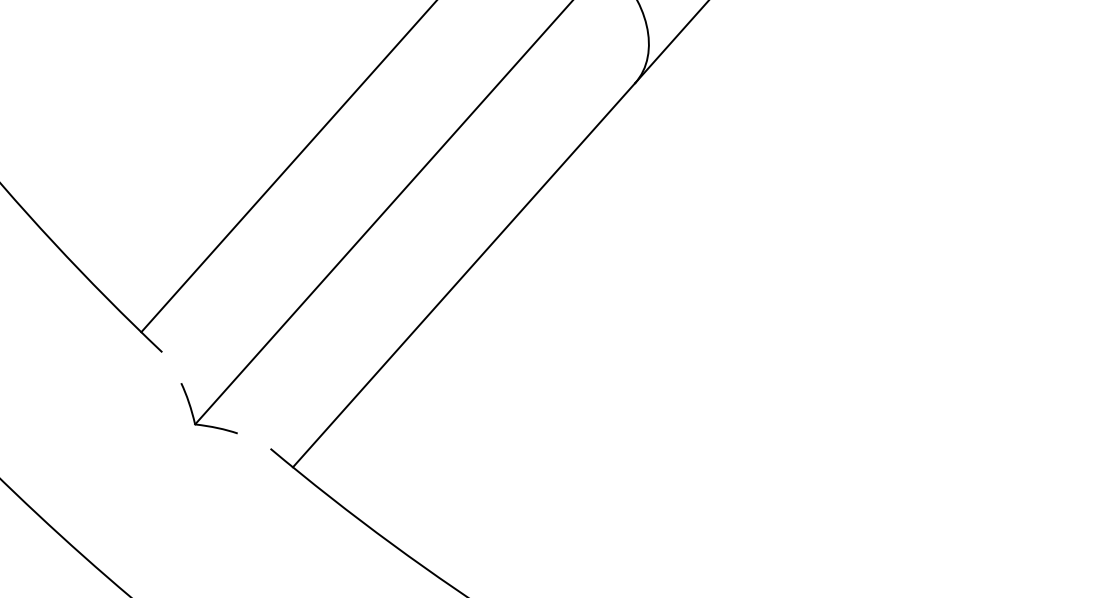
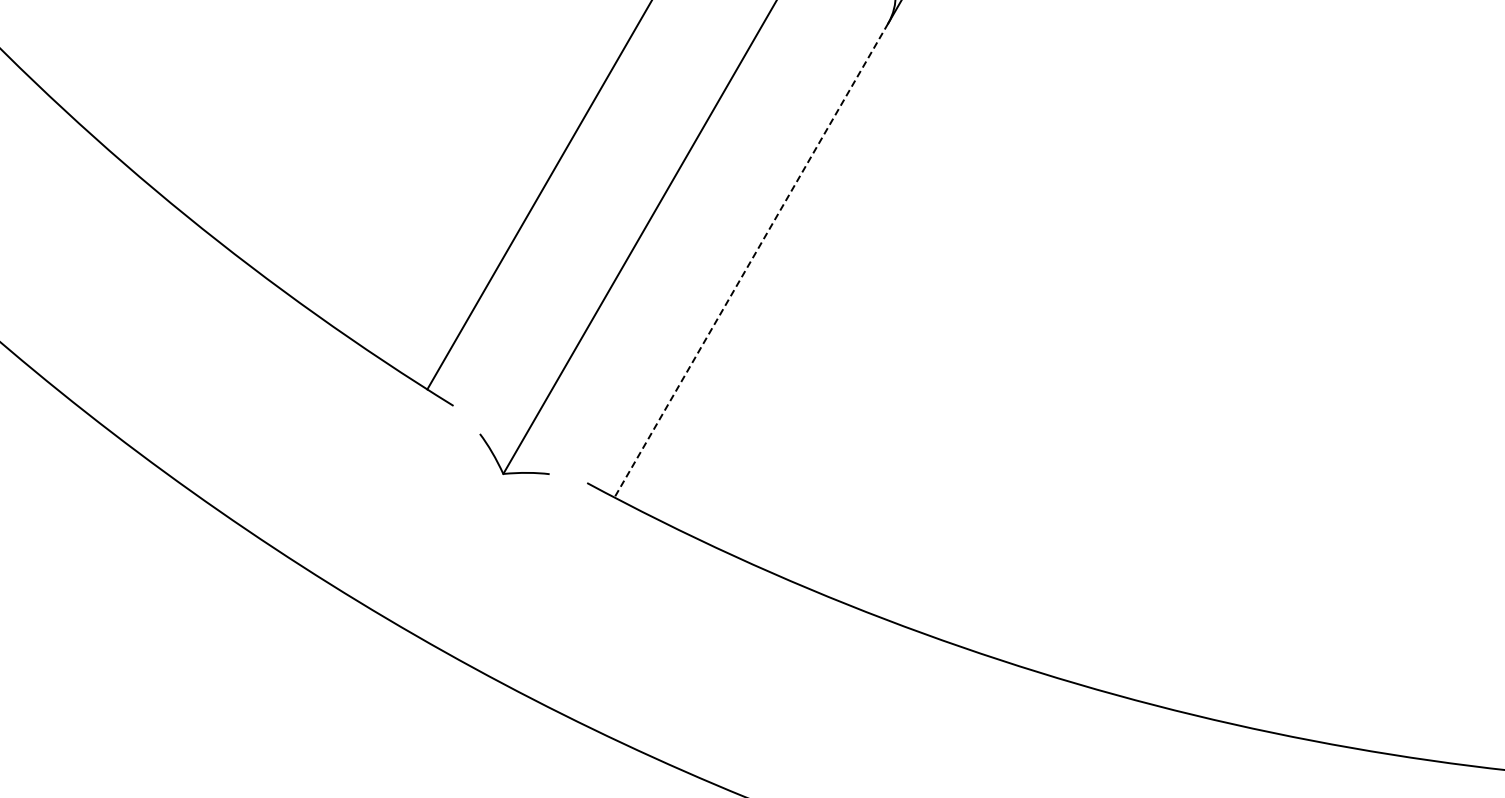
line: (464, 275) -> (751, 260), solid -> dashed

